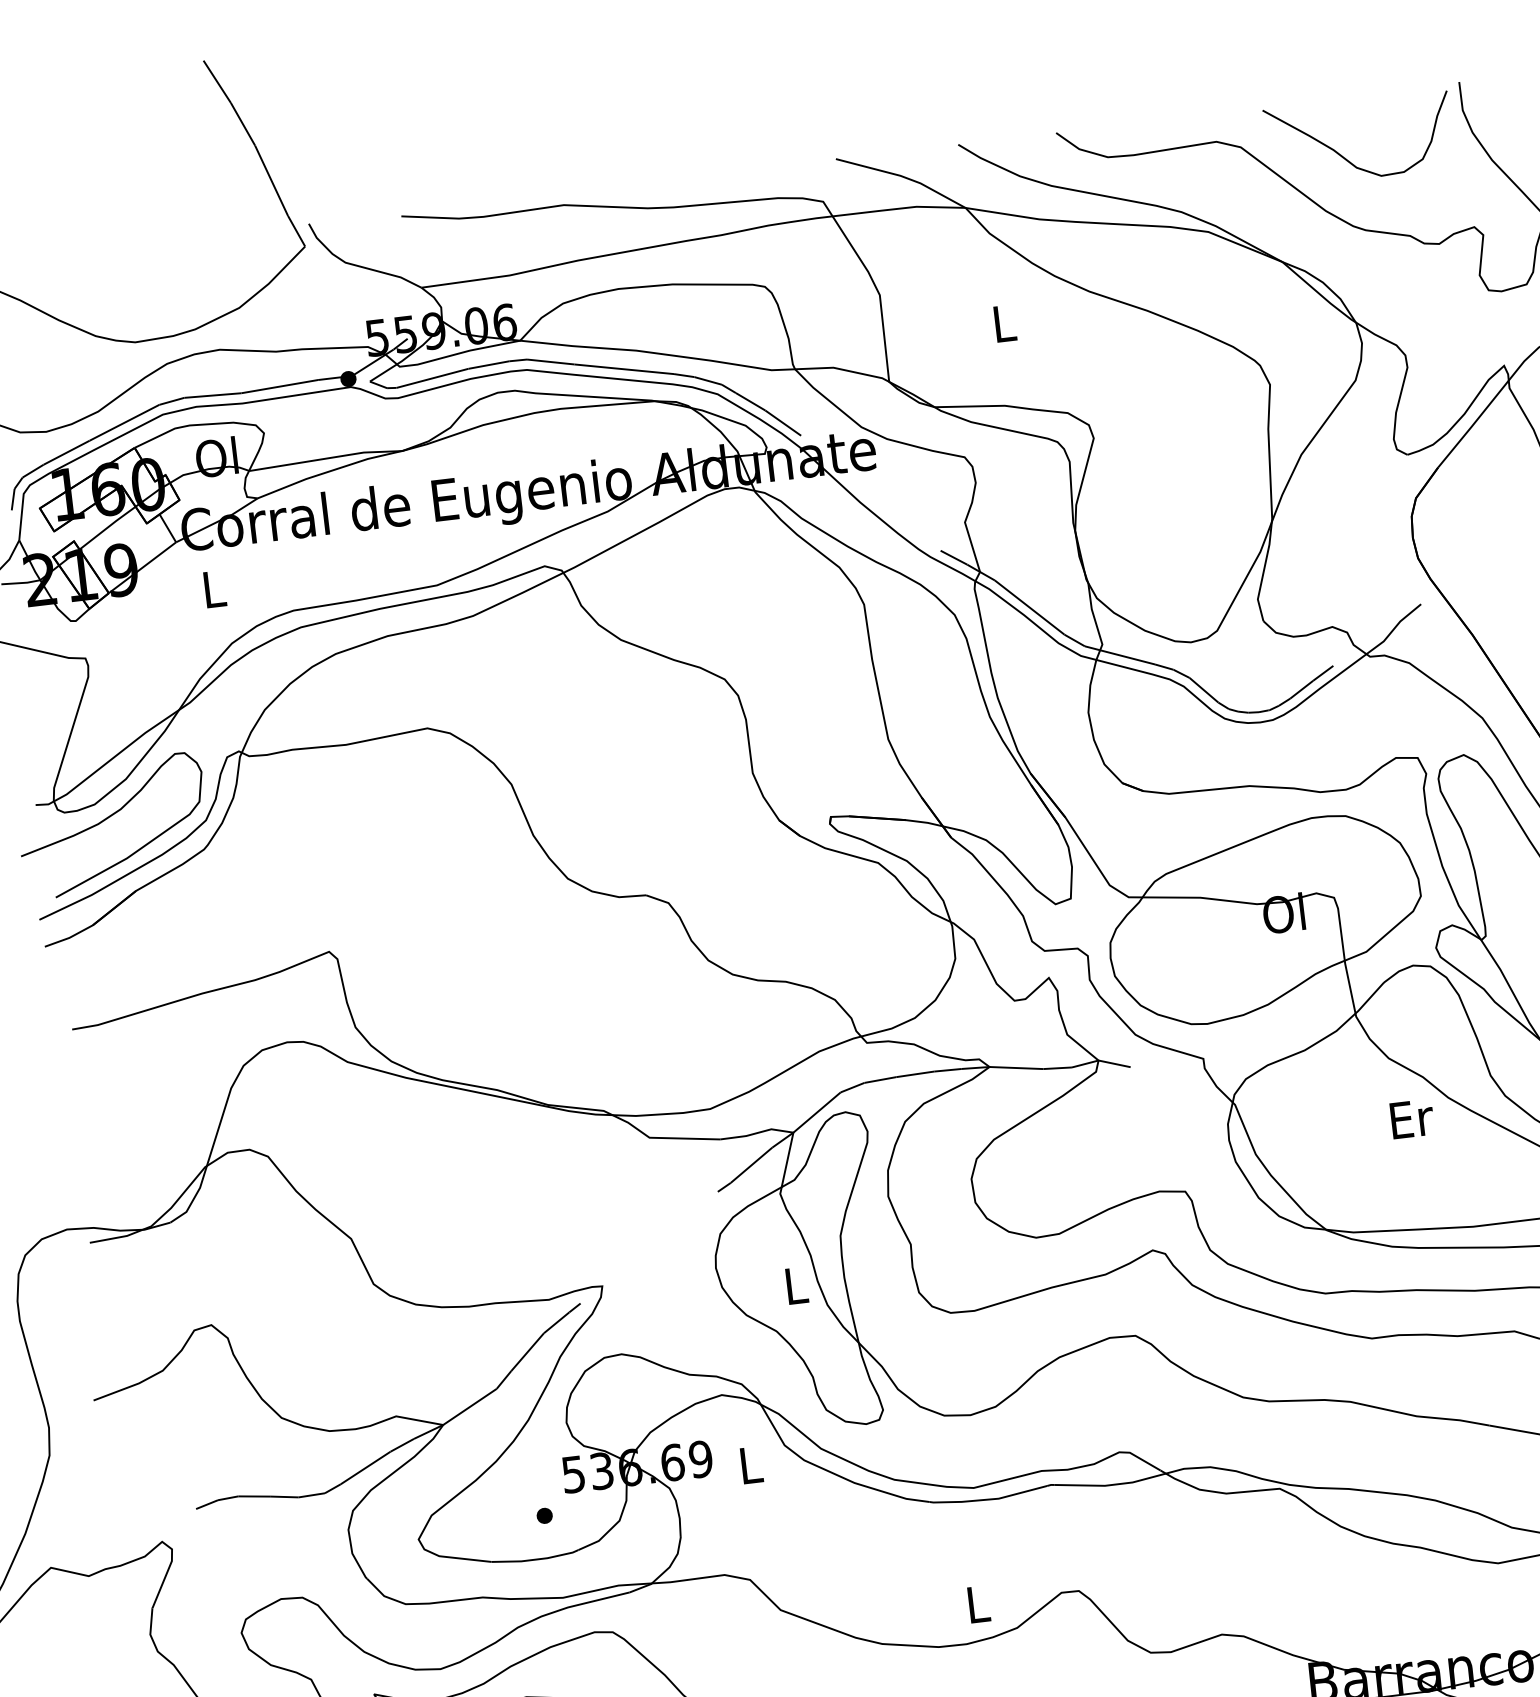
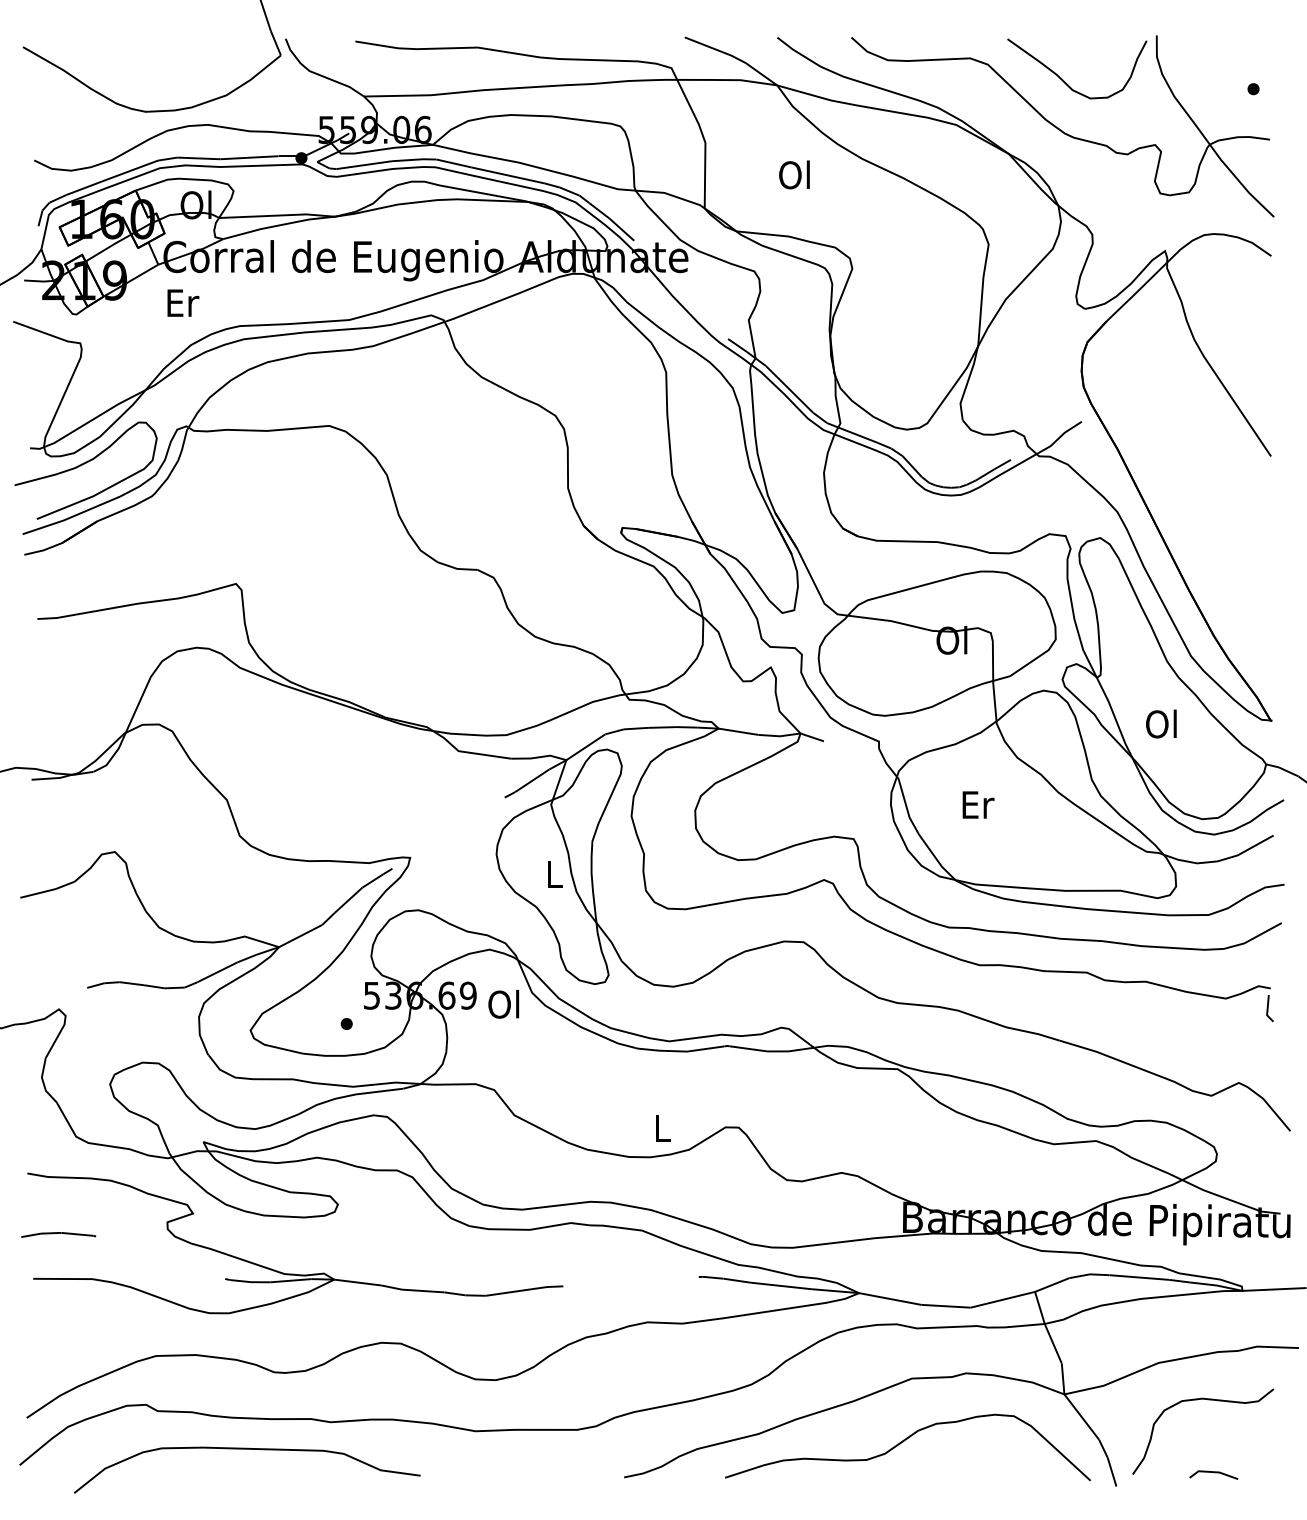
text: (1002, 322) -> (794, 174), L -> Ol
text: (215, 588) -> (183, 302), L -> Er
text: (1412, 1118) -> (978, 804), moved
text: (748, 1464) -> (503, 1003), L -> Ol

